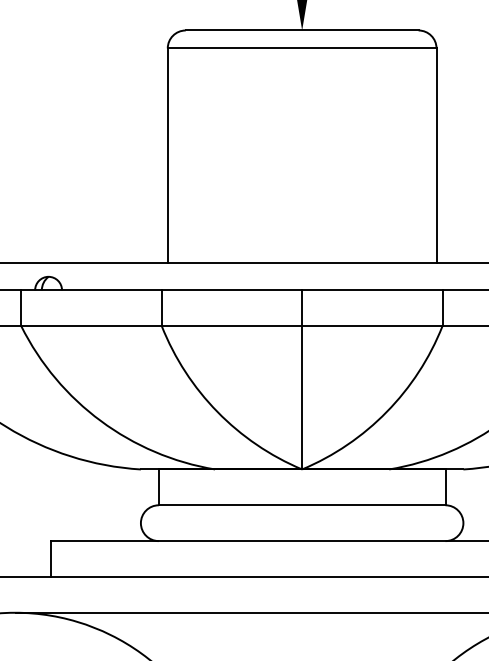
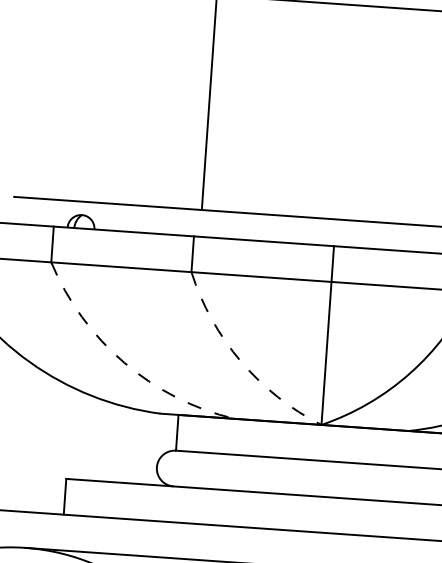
arc: (217, 411) -> (241, 361), solid -> dashed
arc: (100, 421) -> (123, 363), solid -> dashed

